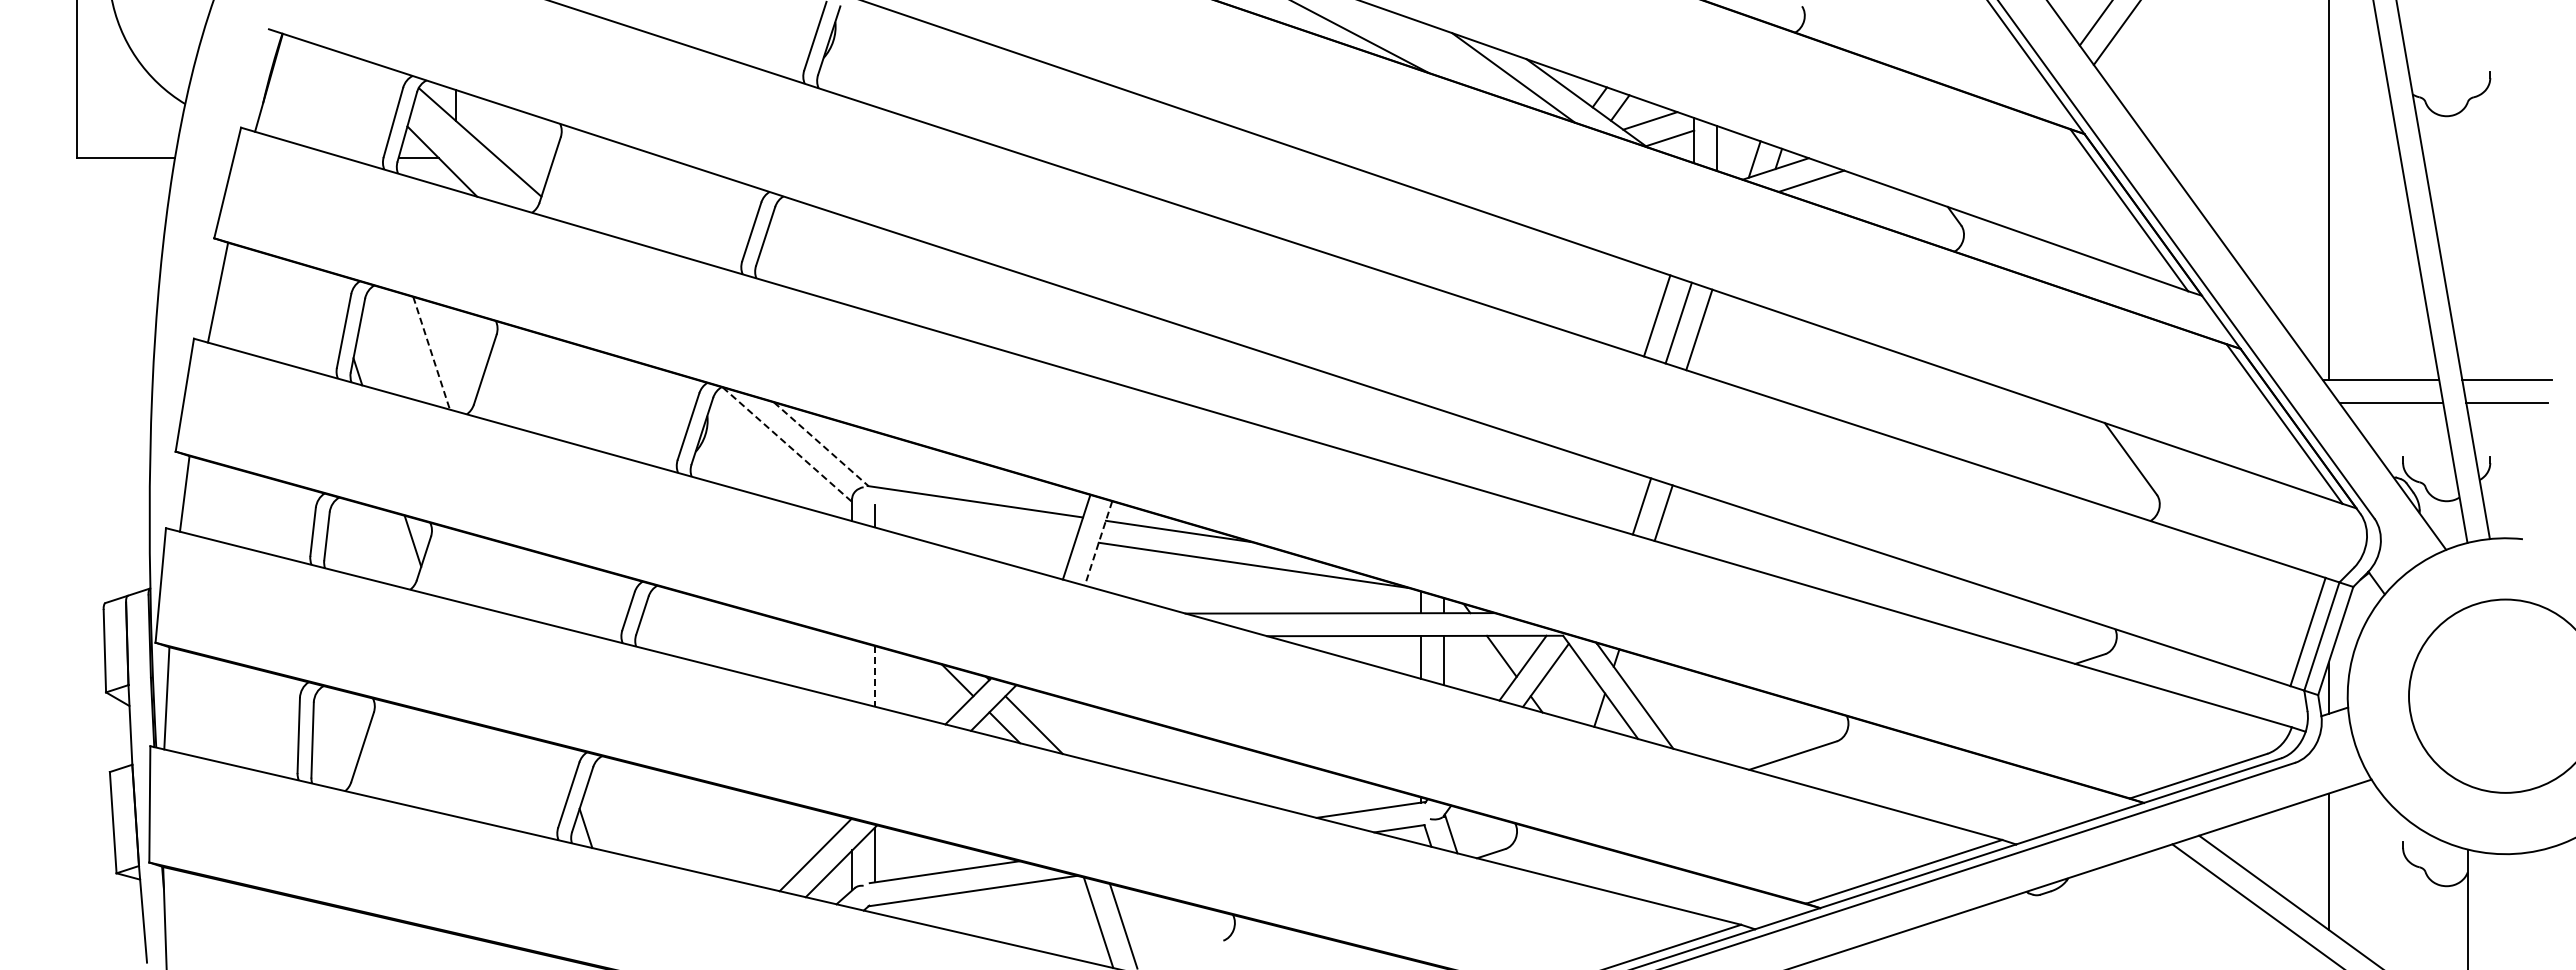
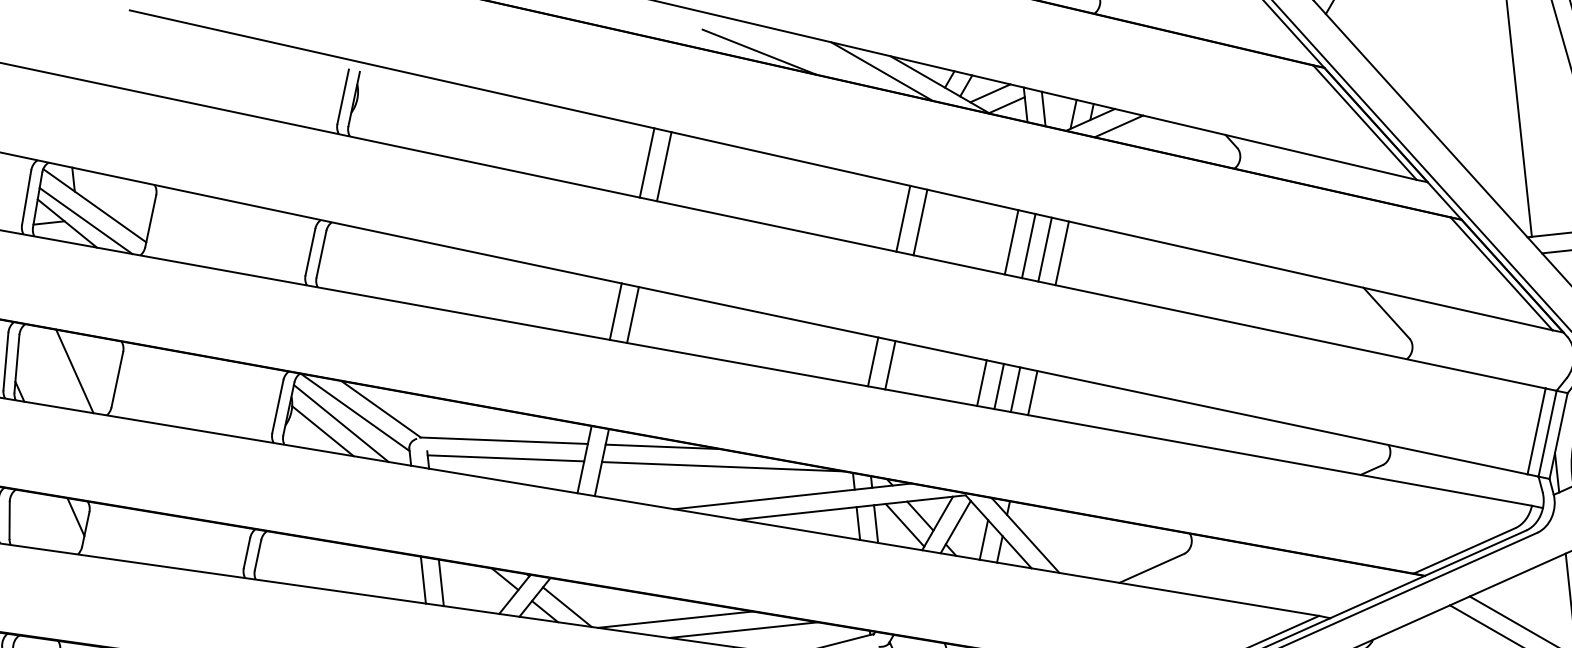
line: (466, 160) -> (85, 220), added
line: (1197, 163) -> (646, 163), added
line: (1219, 170) -> (664, 166), added
line: (1520, 270) -> (903, 218), added
line: (1541, 277) -> (919, 222), added
line: (1720, 336) -> (1061, 252), added
line: (1136, 350) -> (615, 311), added
line: (431, 353) -> (74, 371), dashed -> solid
line: (1158, 357) -> (632, 315), added
line: (821, 444) -> (381, 409), dashed -> solid
line: (787, 445) -> (355, 412), dashed -> solid
line: (1462, 450) -> (873, 361), added
line: (767, 456) -> (340, 423), added
line: (1483, 457) -> (890, 365), added
line: (743, 464) -> (323, 431), added
line: (1599, 493) -> (981, 383), added
line: (1621, 499) -> (999, 386), added
line: (974, 524) -> (505, 458), added
line: (1098, 543) -> (601, 462), dashed -> solid
line: (1480, 665) -> (904, 524), added
line: (852, 669) -> (423, 579), added
line: (874, 676) -> (440, 582), dashed -> solid
line: (1580, 695) -> (983, 539), added
line: (1171, 755) -> (675, 619), added
line: (1257, 778) -> (743, 629), added

